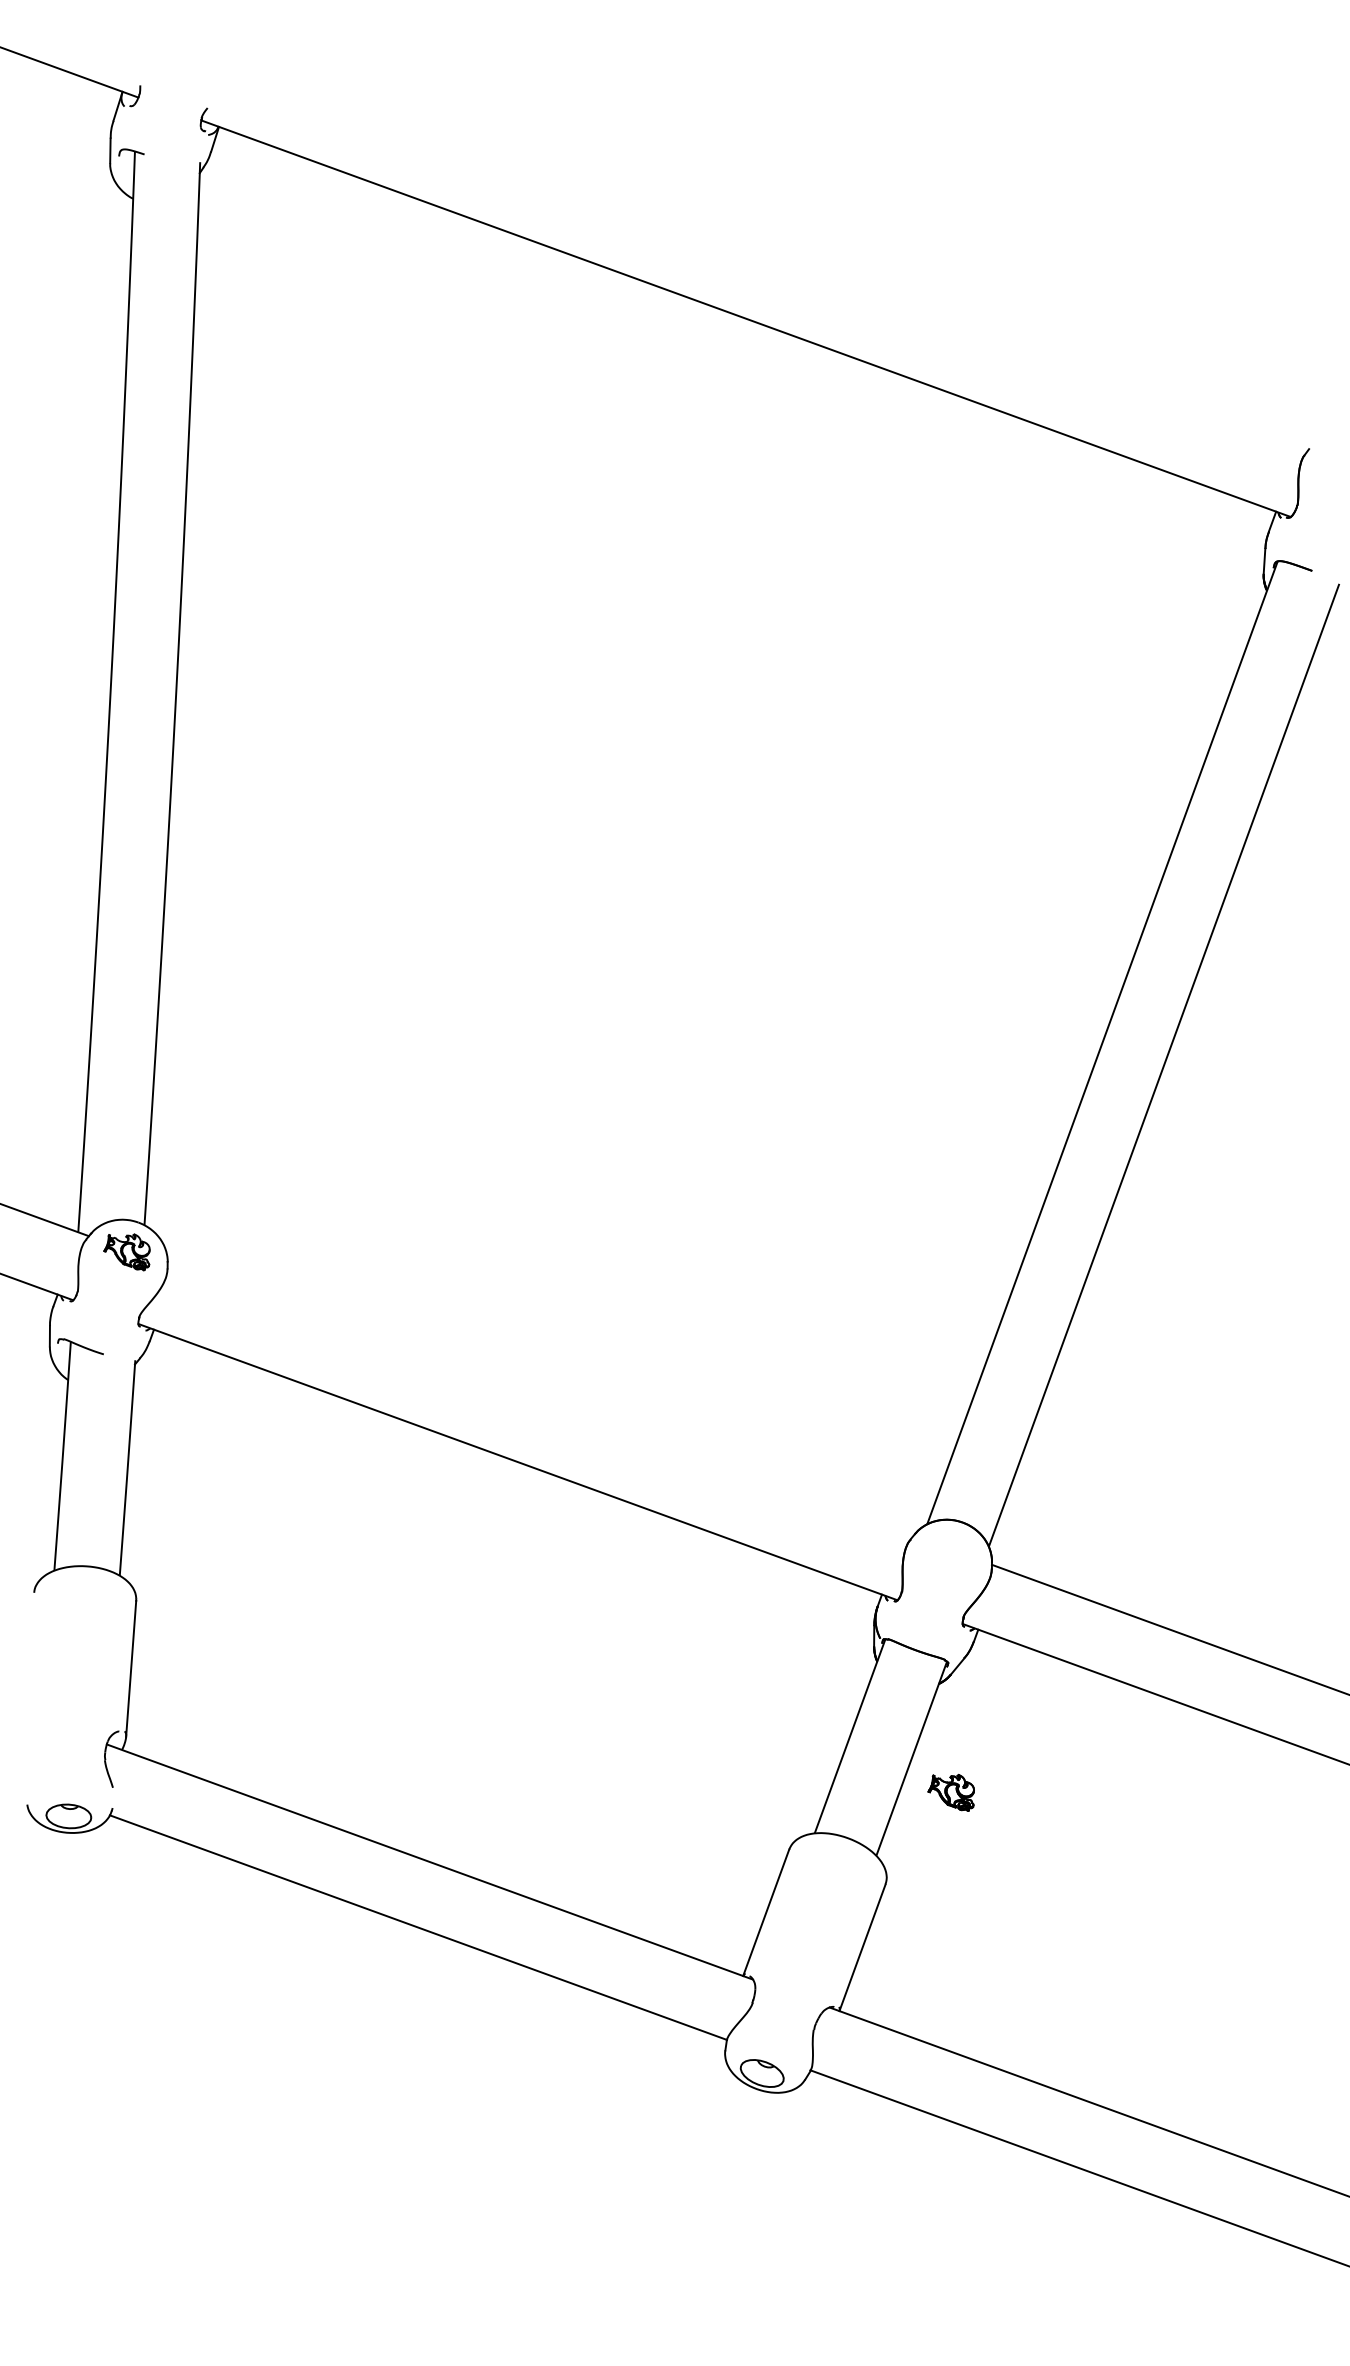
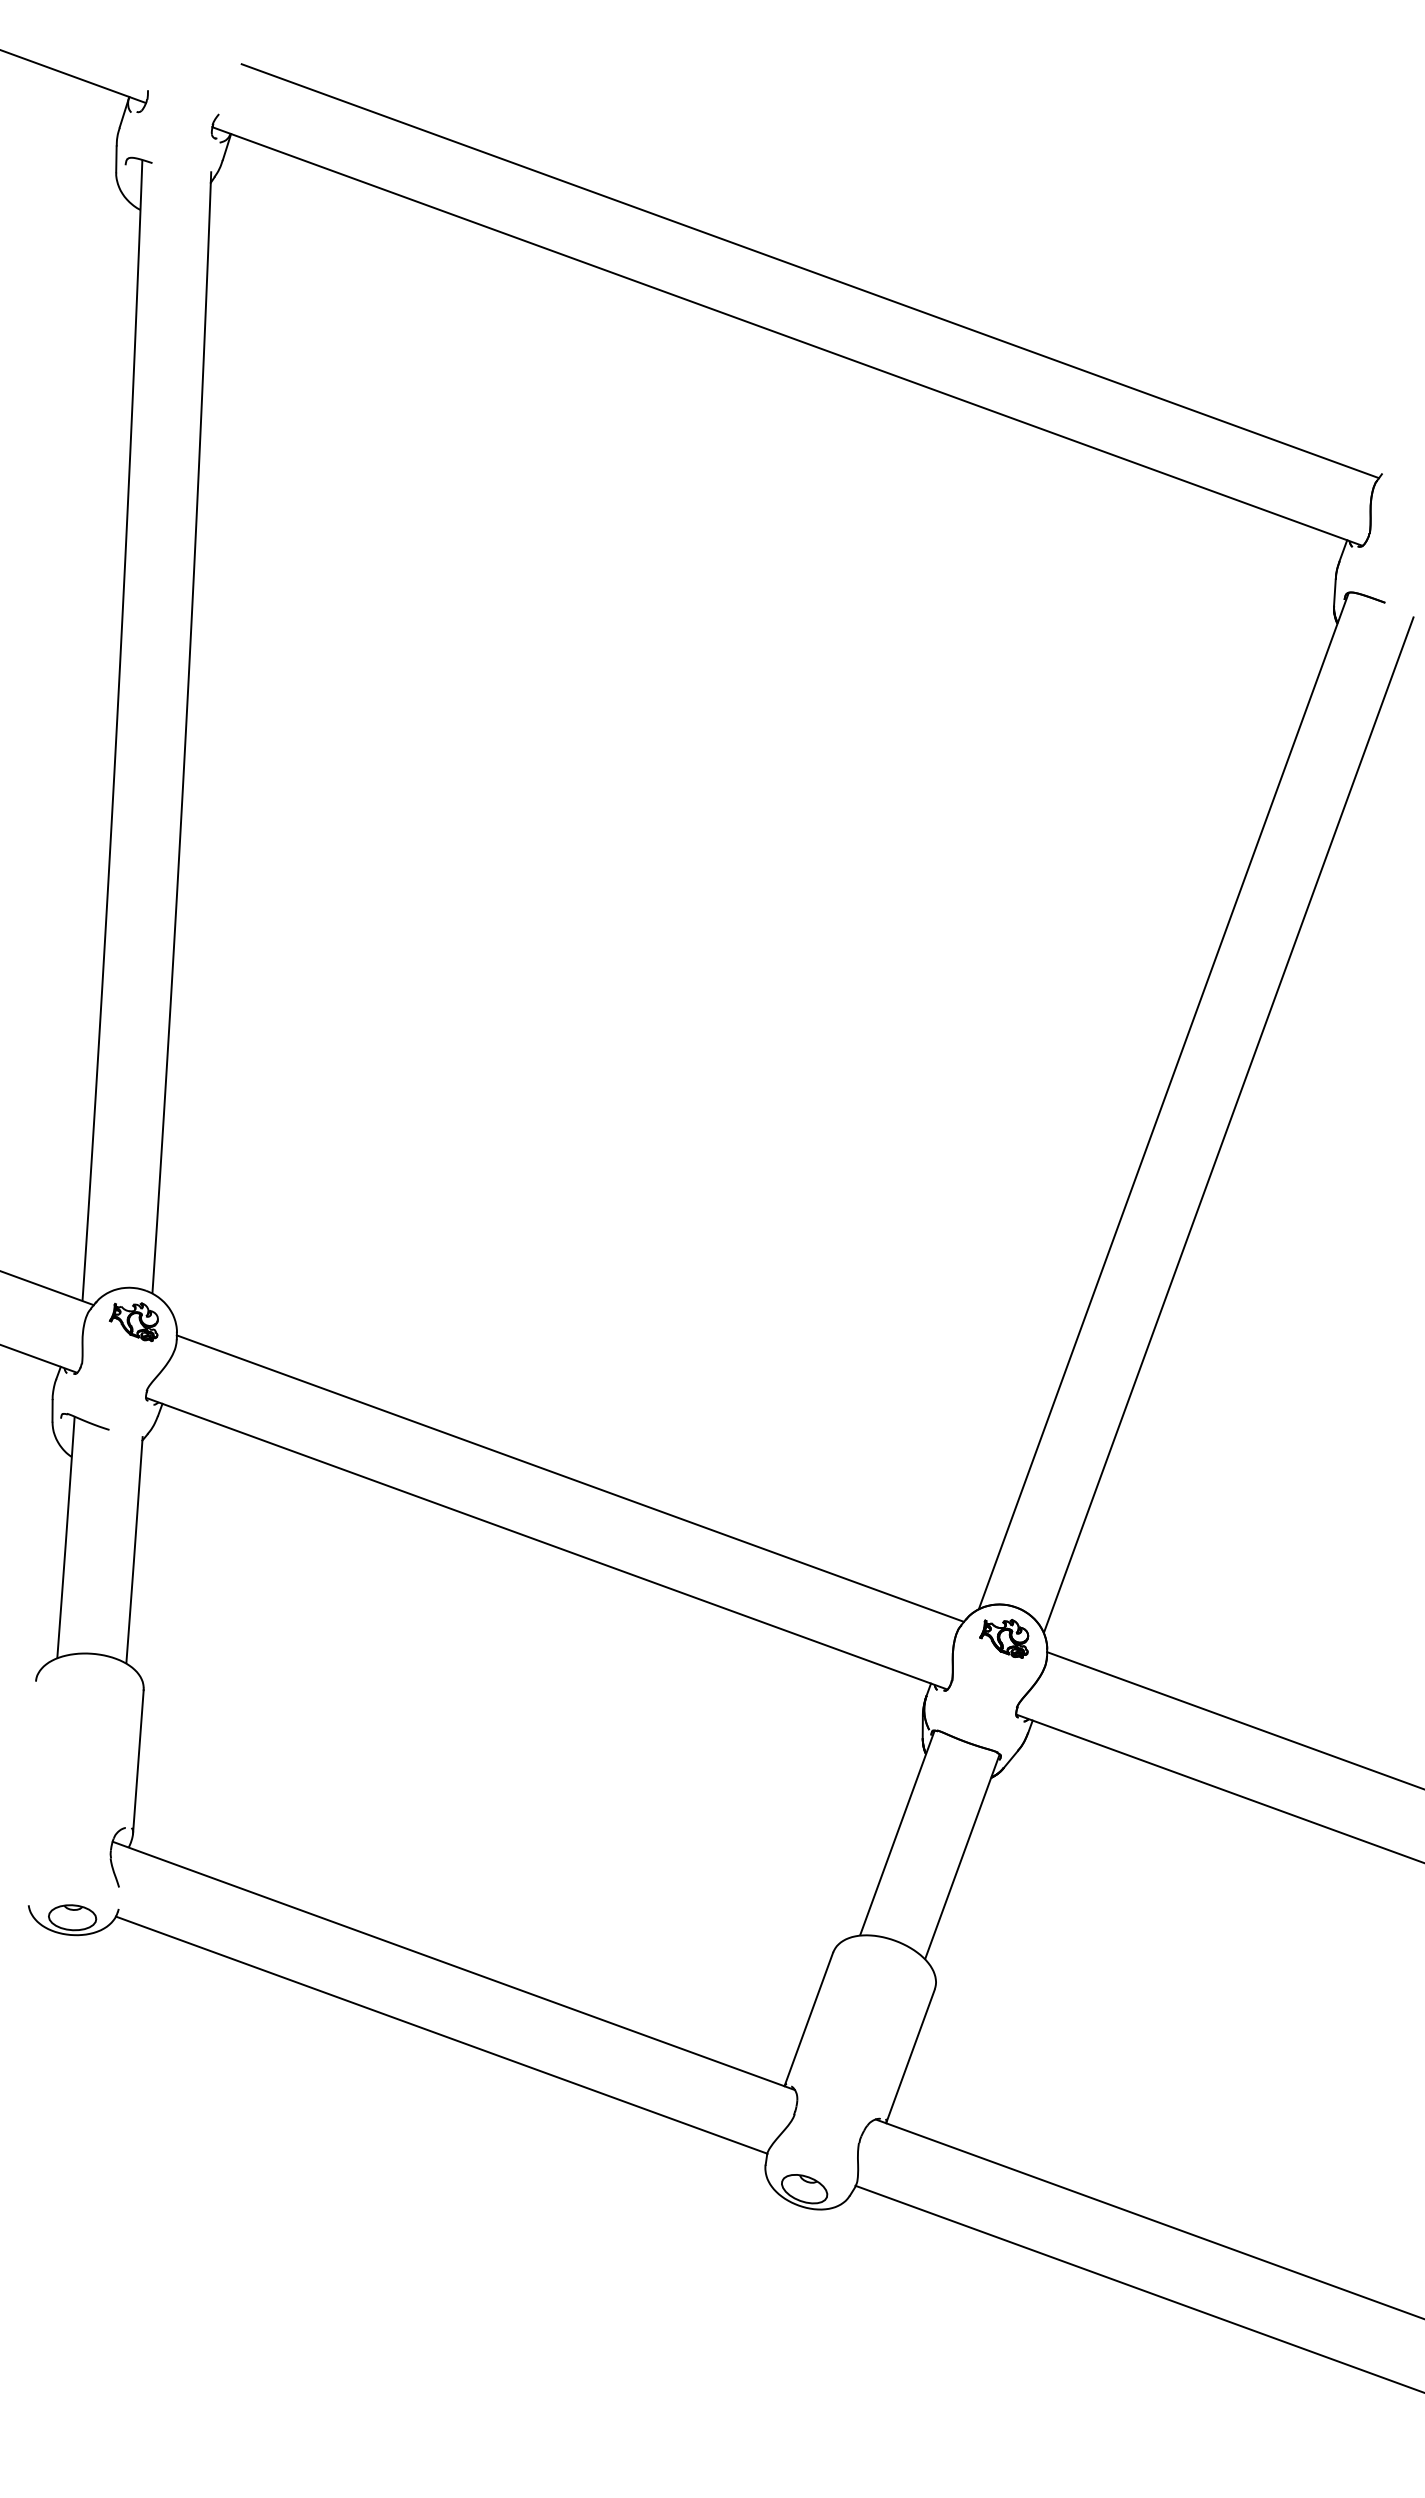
line: (767, 257) -> (810, 271), added
line: (540, 1400) -> (570, 1478), added
part: (951, 1792) -> (1004, 1638), moved

